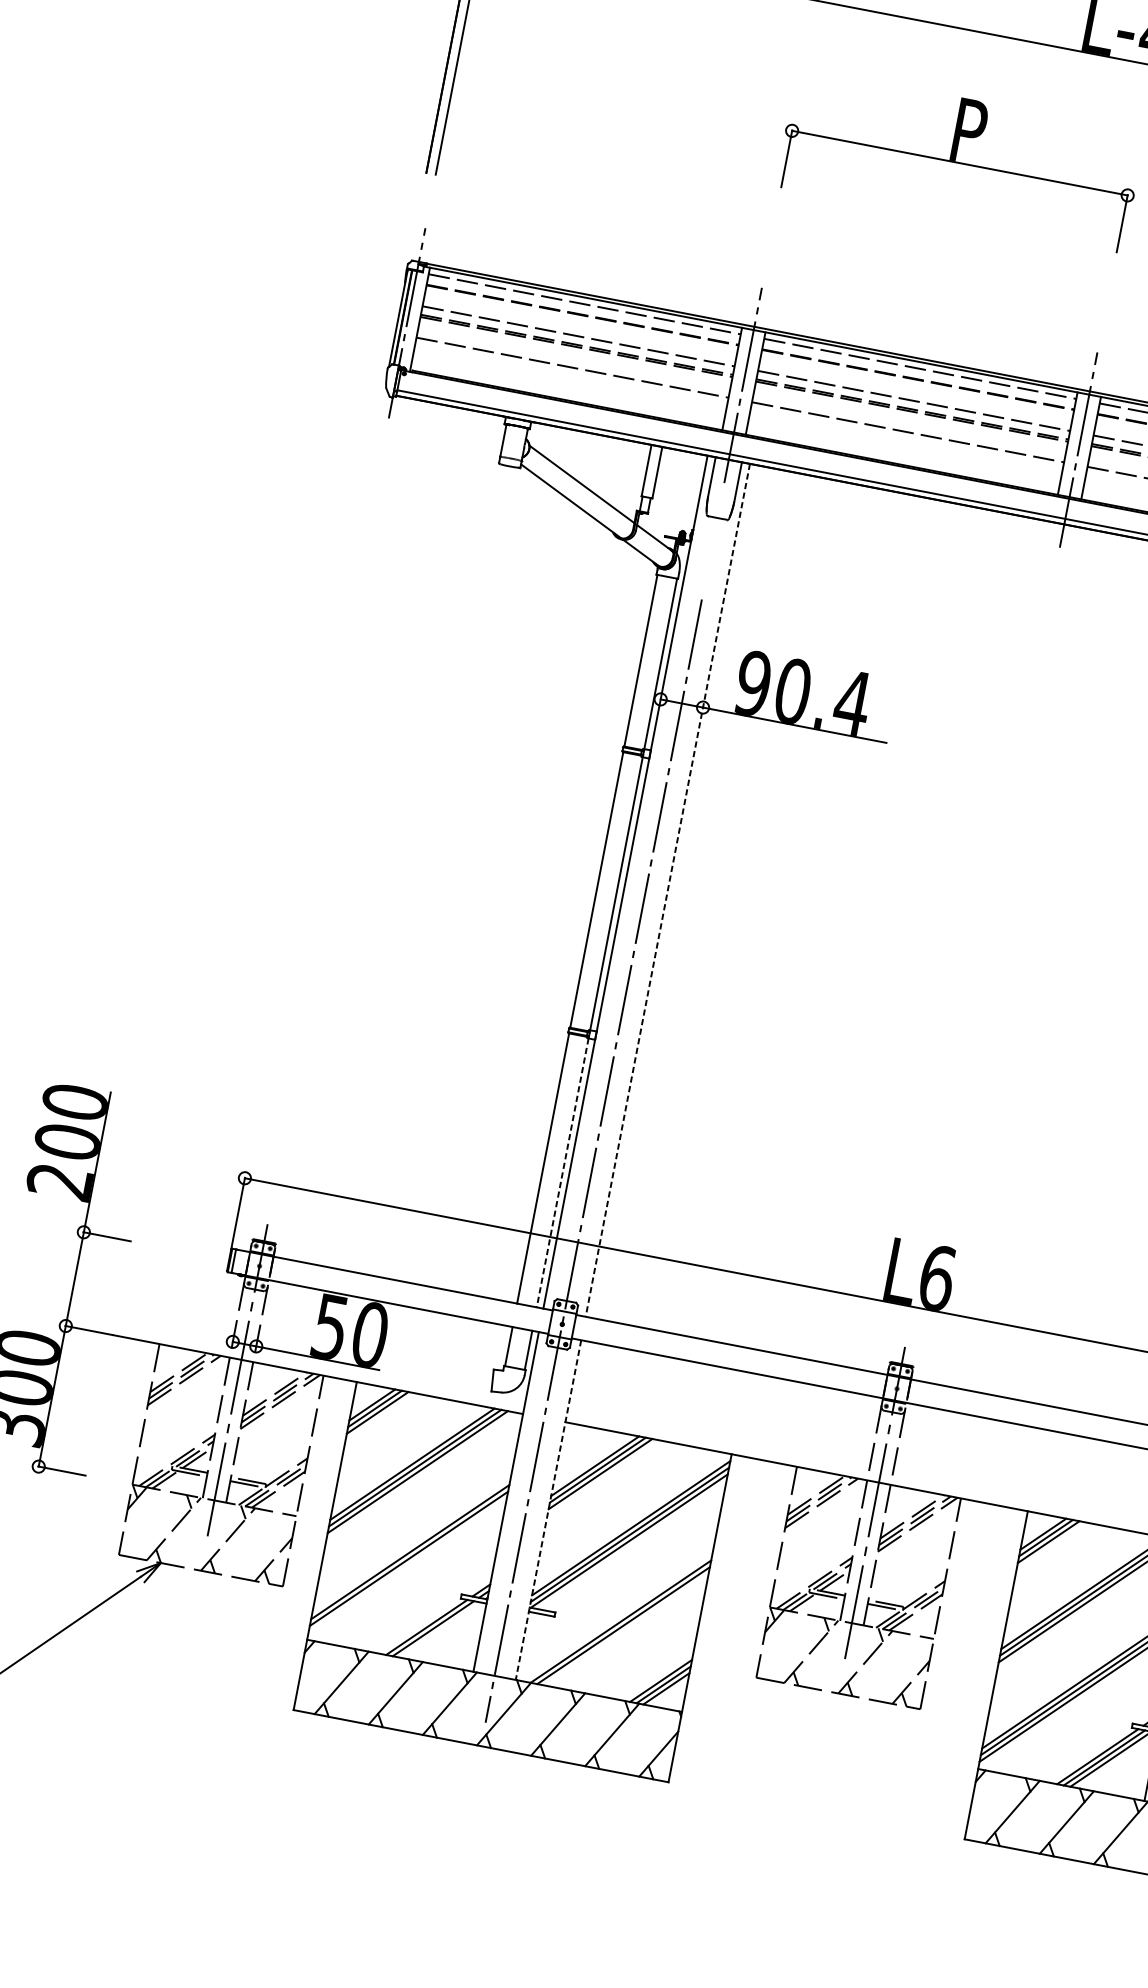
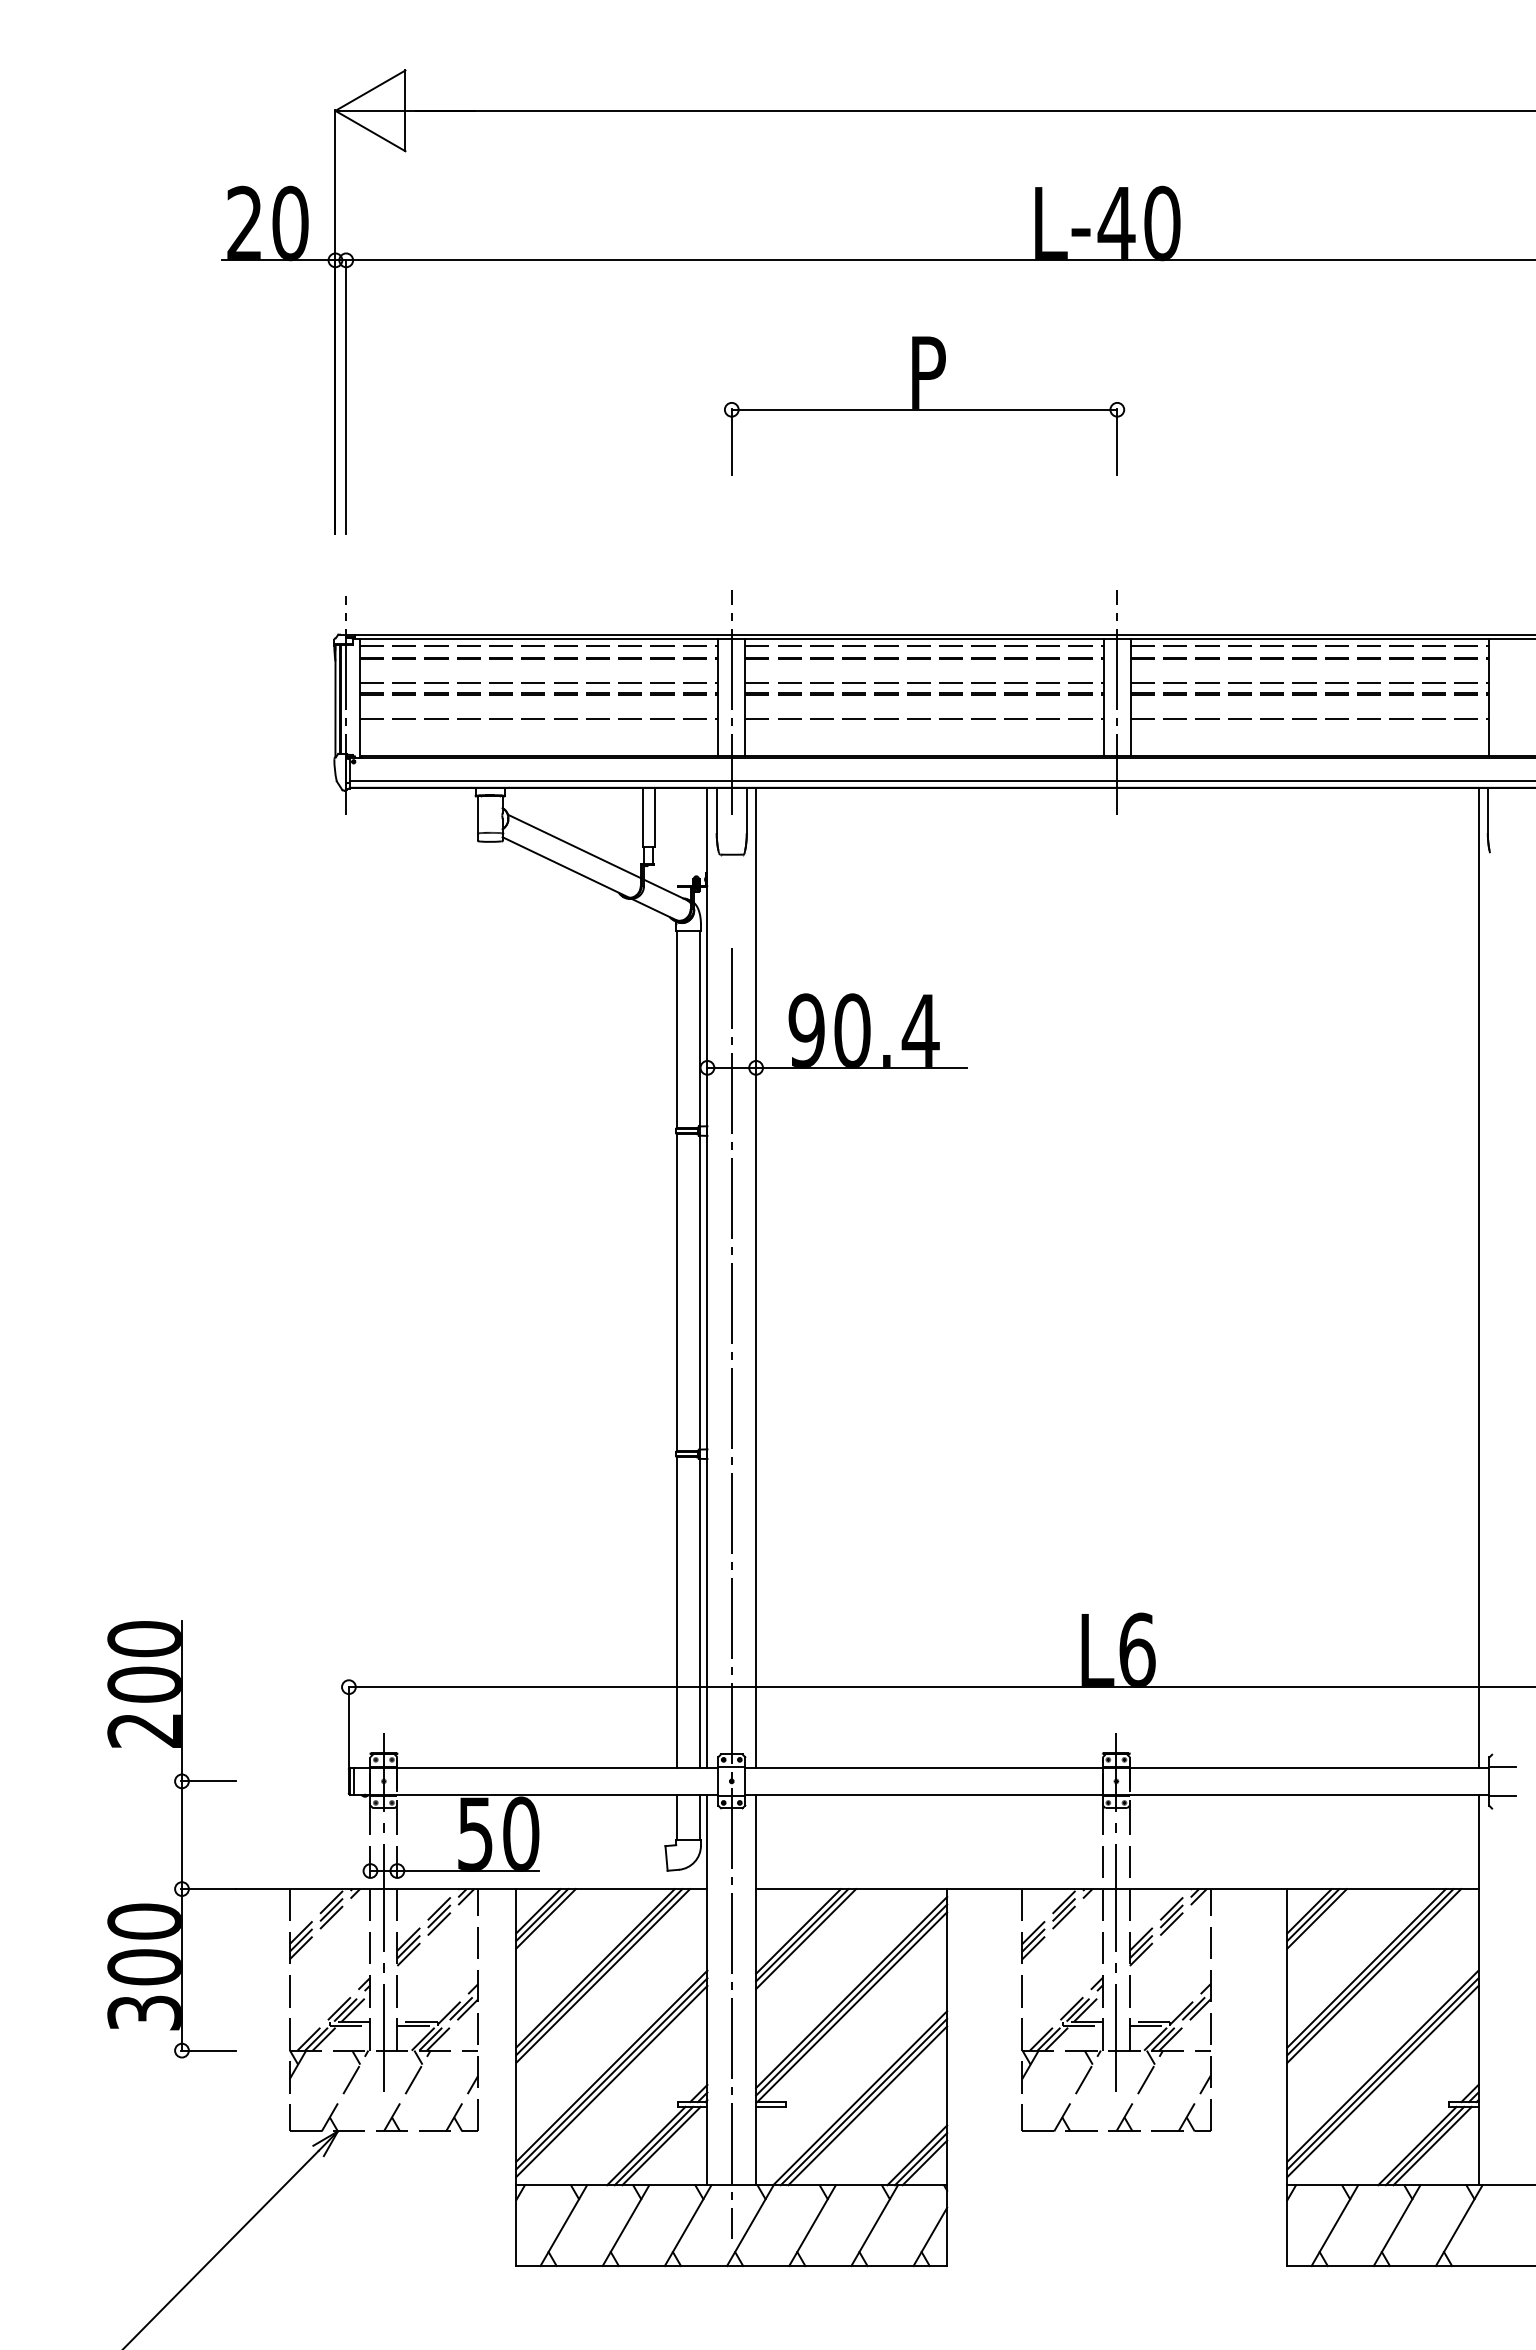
line: (668, 890) -> (756, 1278), dashed -> solid
line: (562, 1172) -> (699, 1613), dashed -> solid
line: (548, 1510) -> (756, 1990), dashed -> solid
line: (407, 1564) -> (611, 2080), added
line: (440, 1629) -> (661, 2145), added
line: (626, 1629) -> (867, 2105), added

